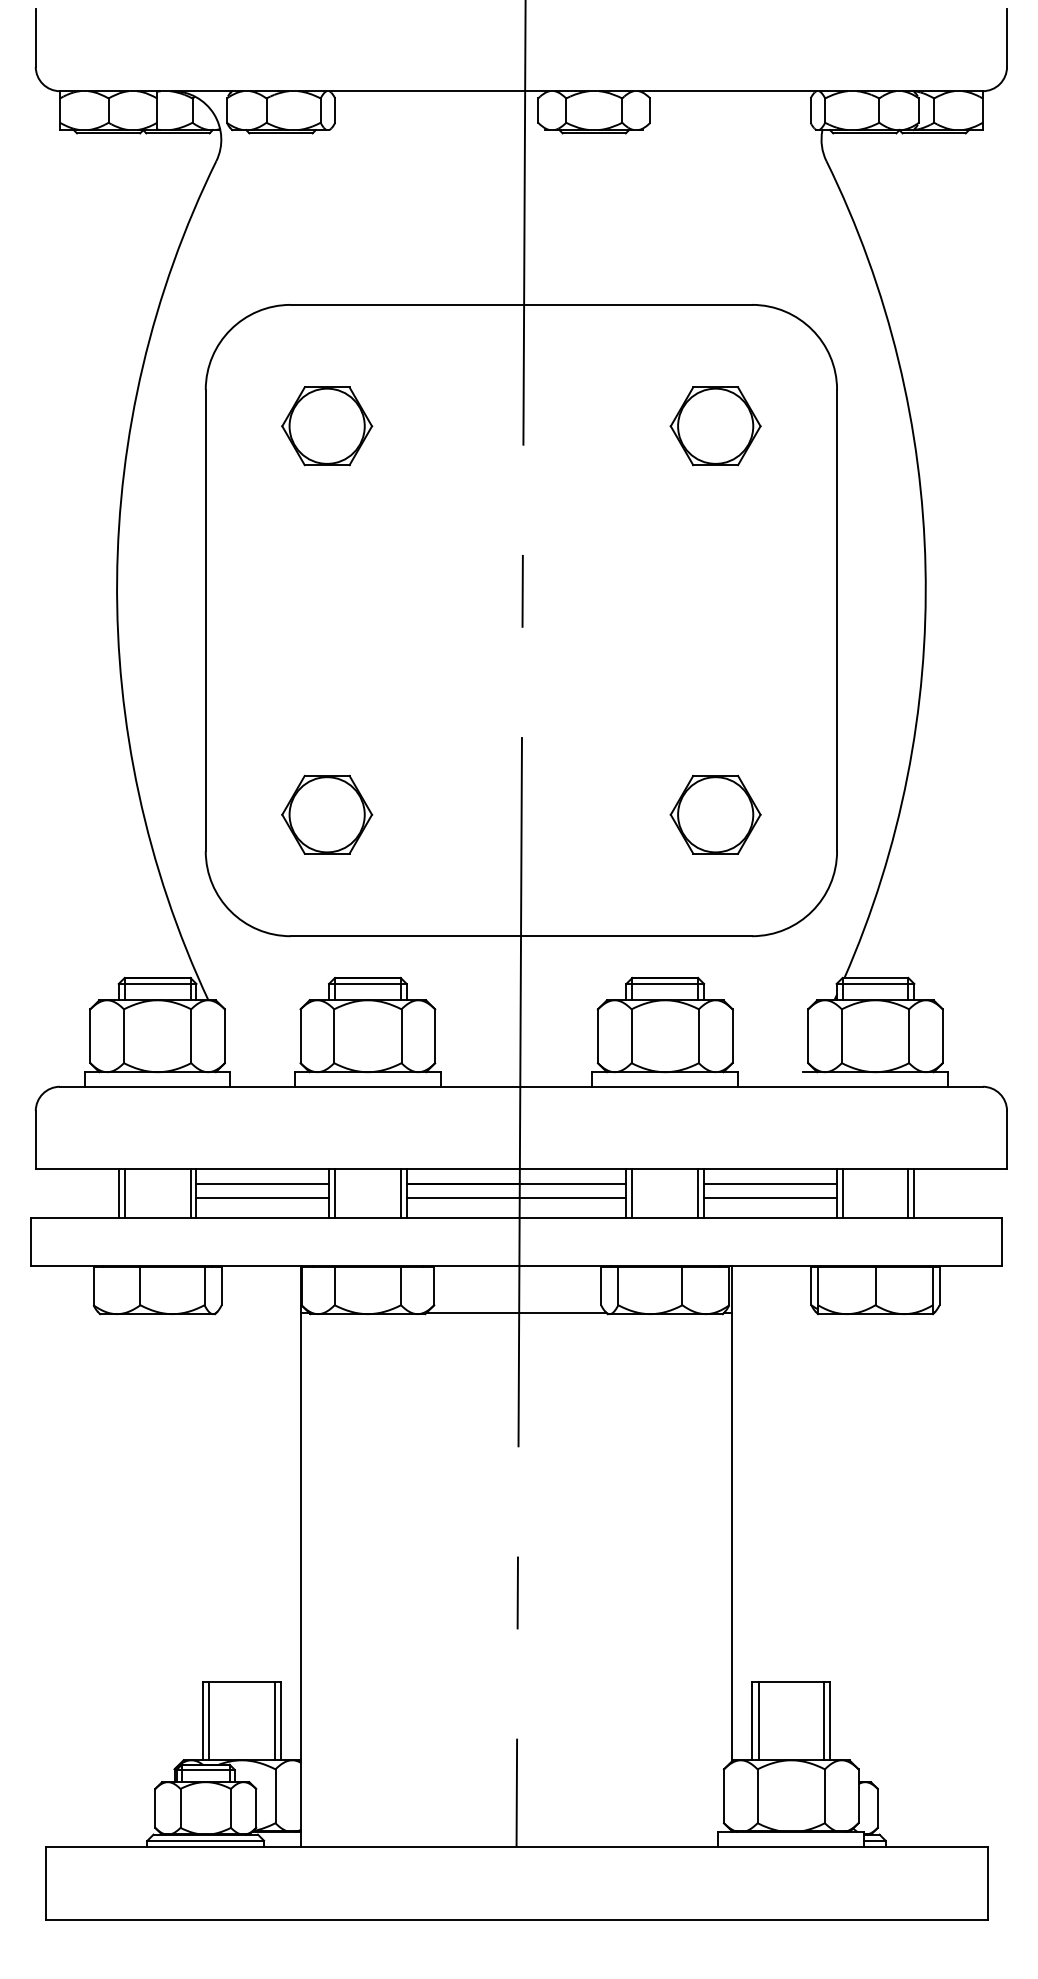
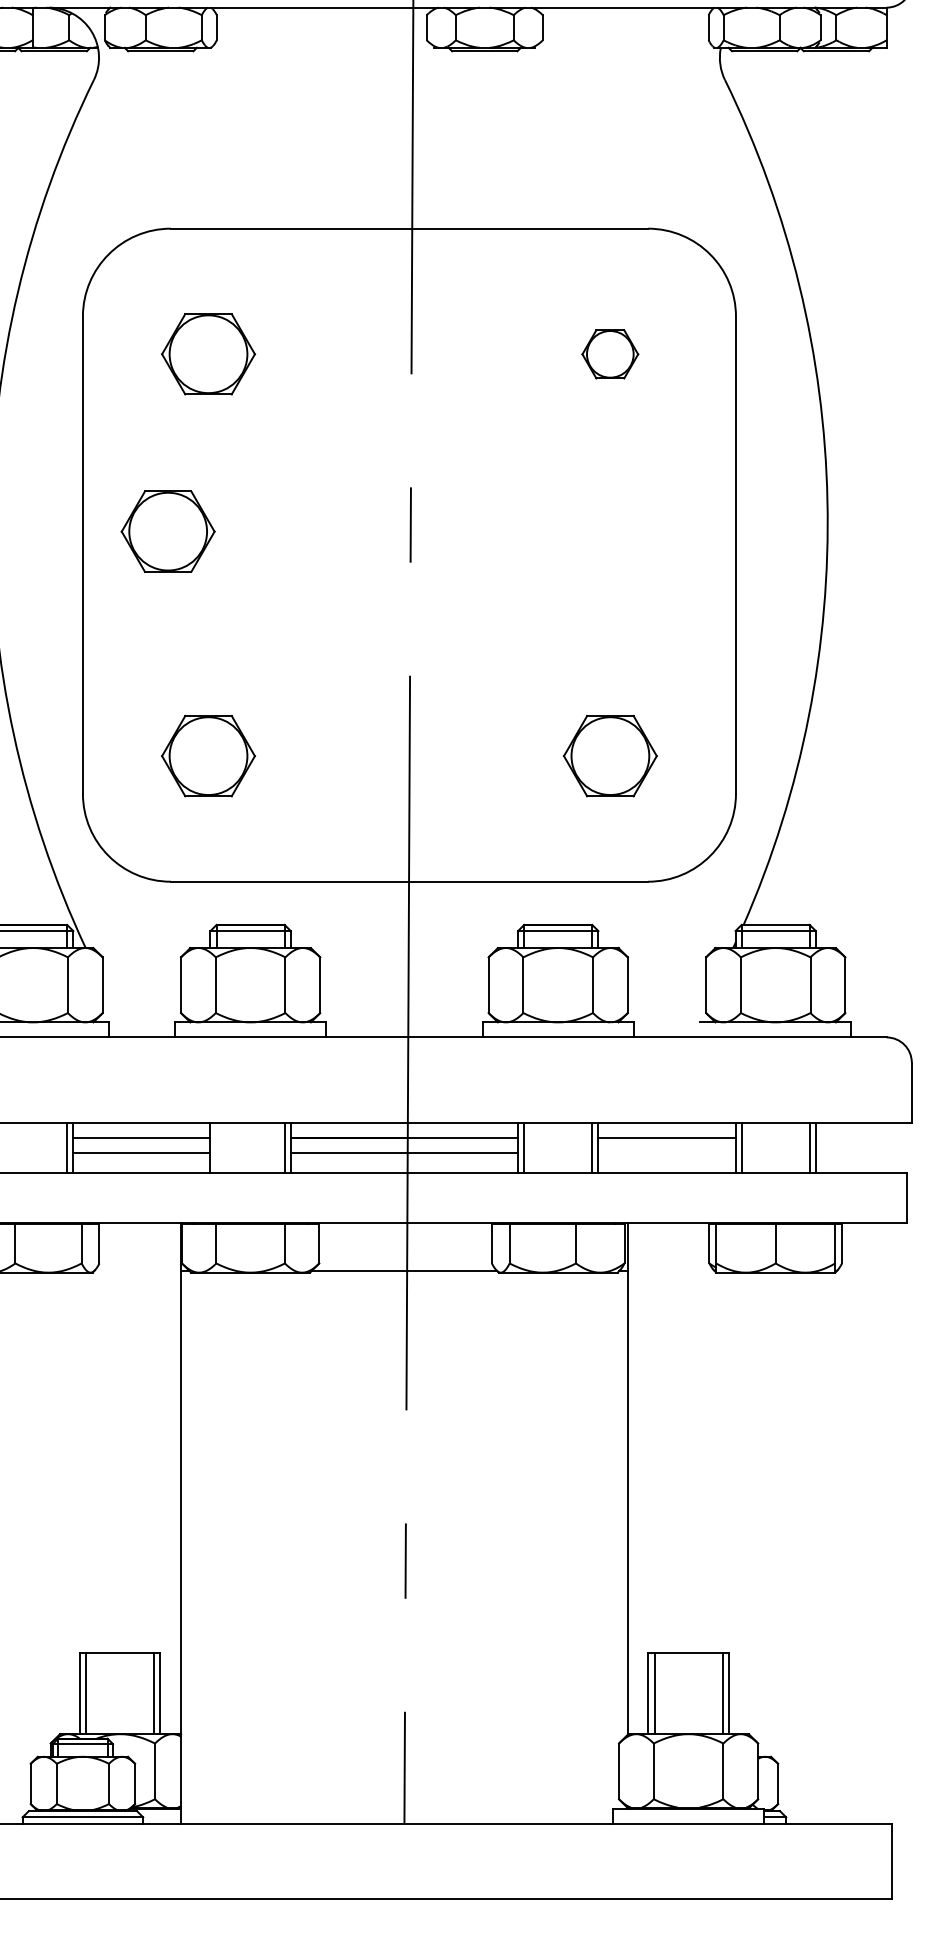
part: (715, 426) -> (610, 354), size x0.6
part: (288, 597) -> (168, 531), added
line: (334, 1193) -> (216, 1147), removed
line: (770, 1198) -> (667, 1153), removed

